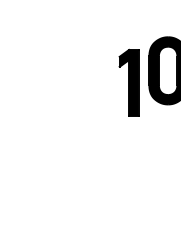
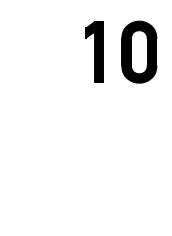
part: (128, 82) -> (94, 51), moved

